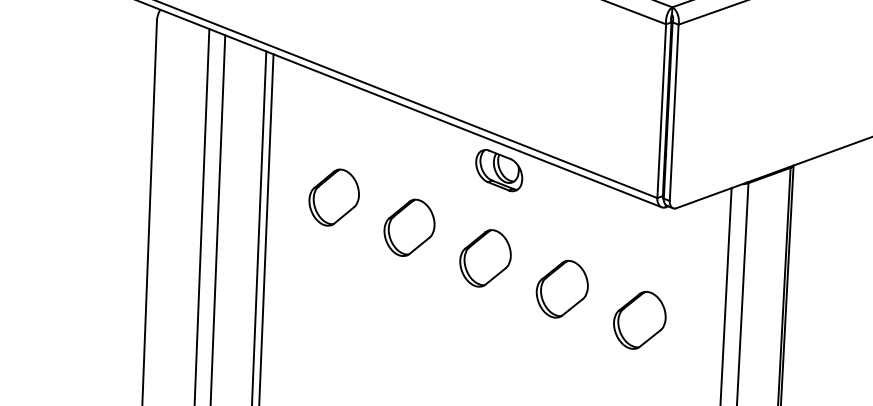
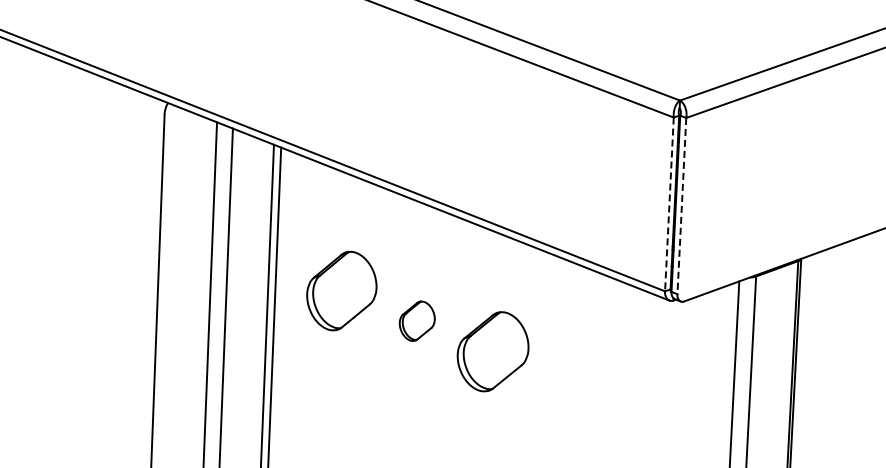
line: (661, 111) -> (669, 204), solid -> dashed
line: (673, 113) -> (681, 206), solid -> dashed
part: (498, 170) -> (506, 263), removed
part: (333, 197) -> (341, 290), size x1.4
part: (409, 228) -> (417, 321), size x0.7
part: (485, 258) -> (493, 351), size x1.4
part: (561, 289) -> (569, 382), removed
part: (639, 320) -> (647, 413), removed

